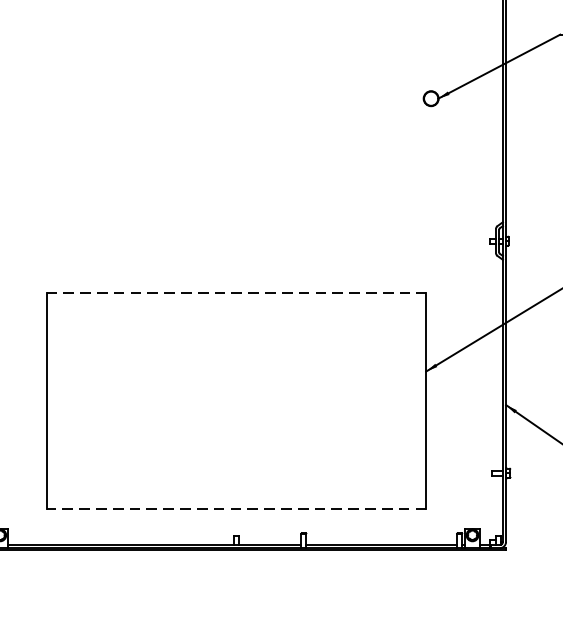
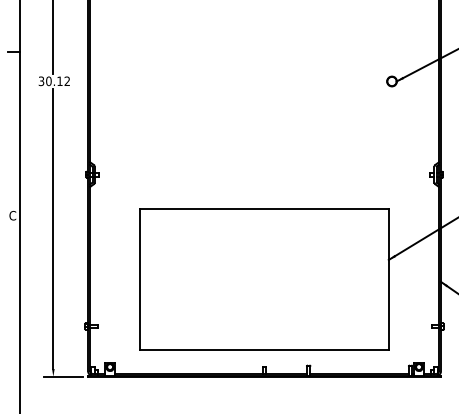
line: (237, 292) -> (265, 208), dashed -> solid
line: (236, 508) -> (264, 349), dashed -> solid

